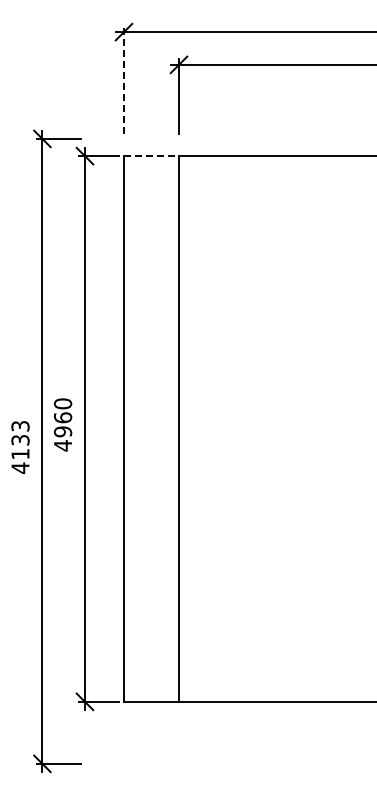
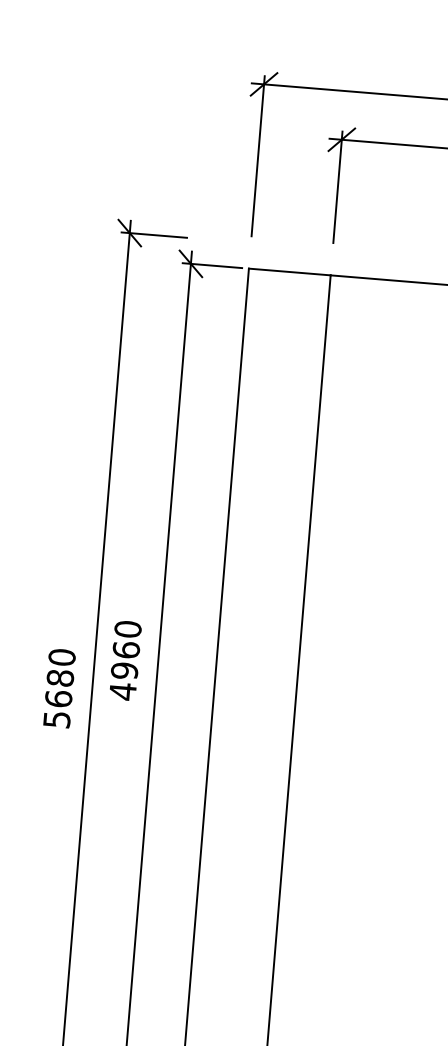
line: (124, 80) -> (258, 156), dashed -> solid
line: (151, 156) -> (289, 272), dashed -> solid
text: (20, 447) -> (59, 688), 4133 -> 5680

